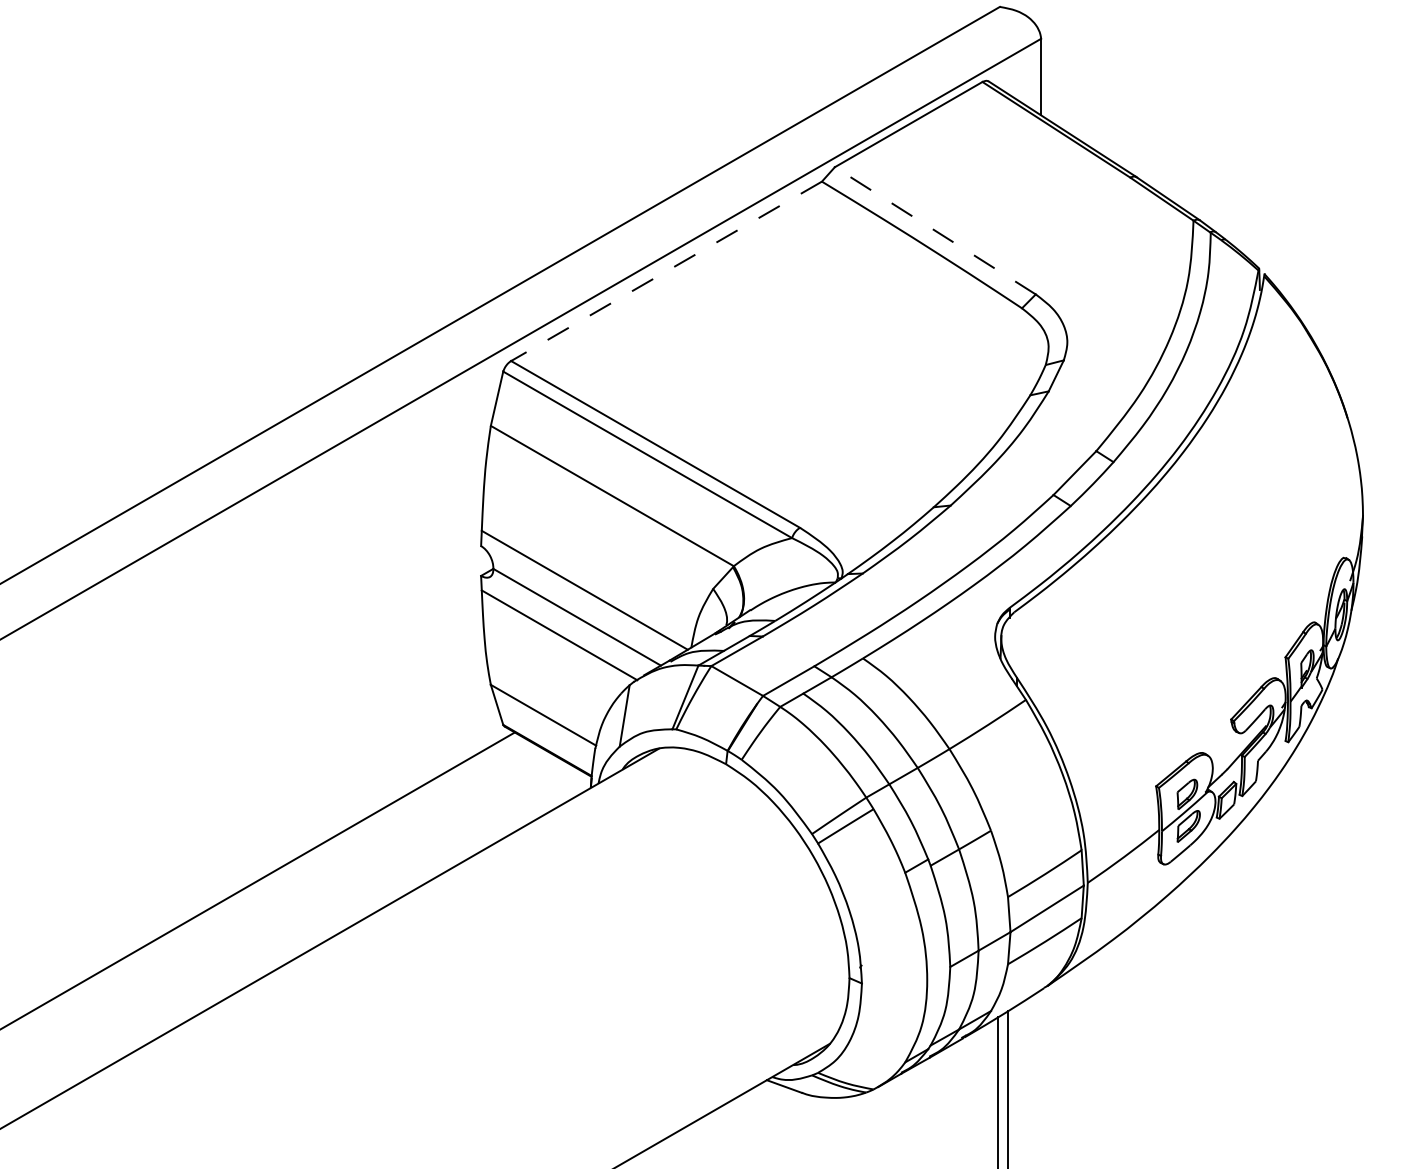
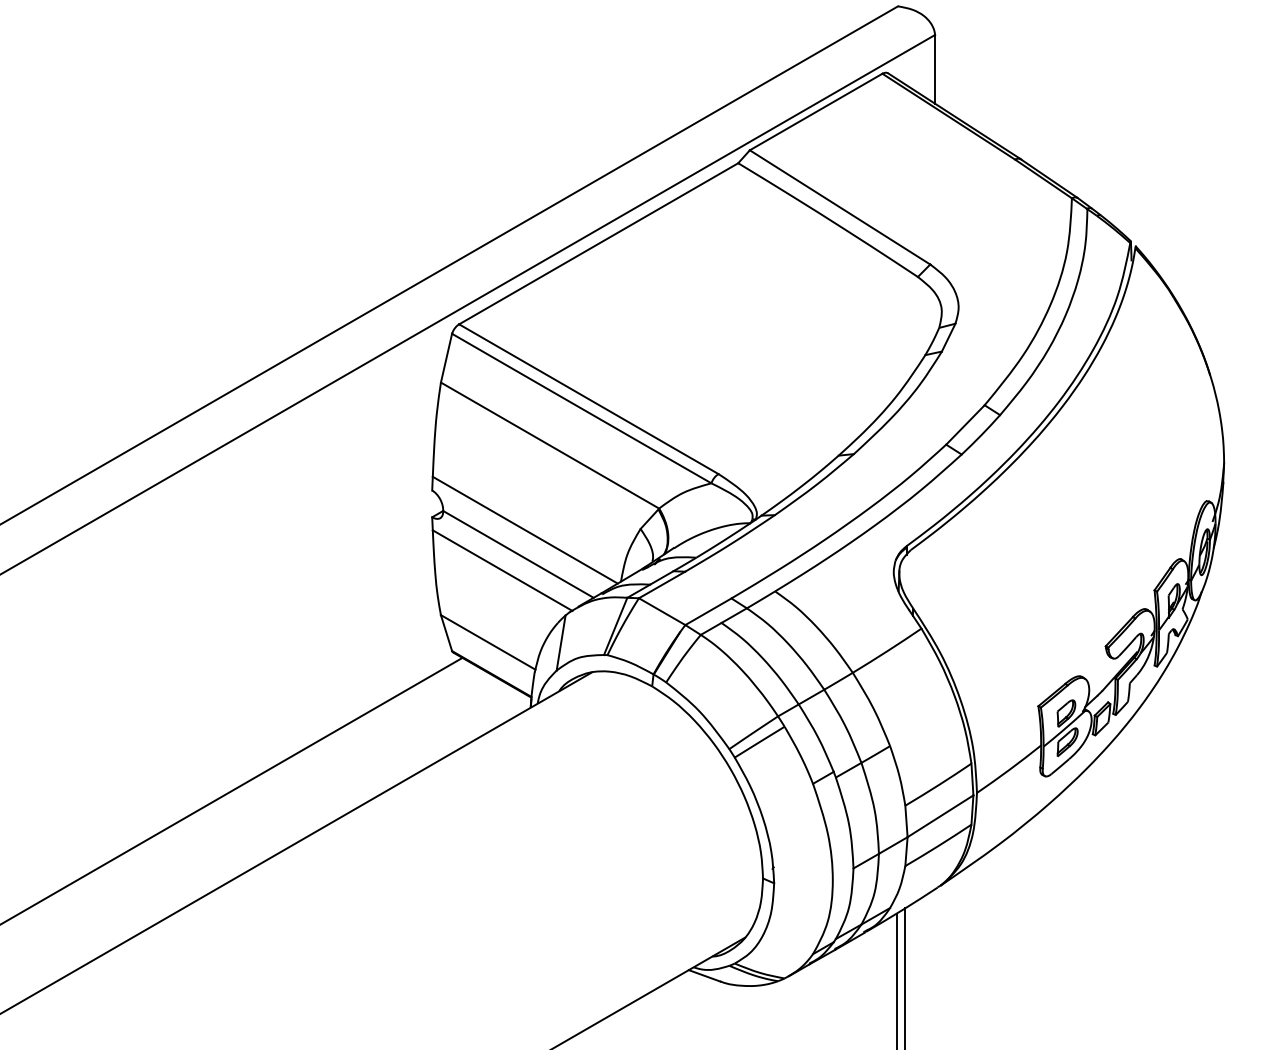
line: (935, 230) -> (840, 207), dashed -> solid
line: (666, 272) -> (598, 244), dashed -> solid

